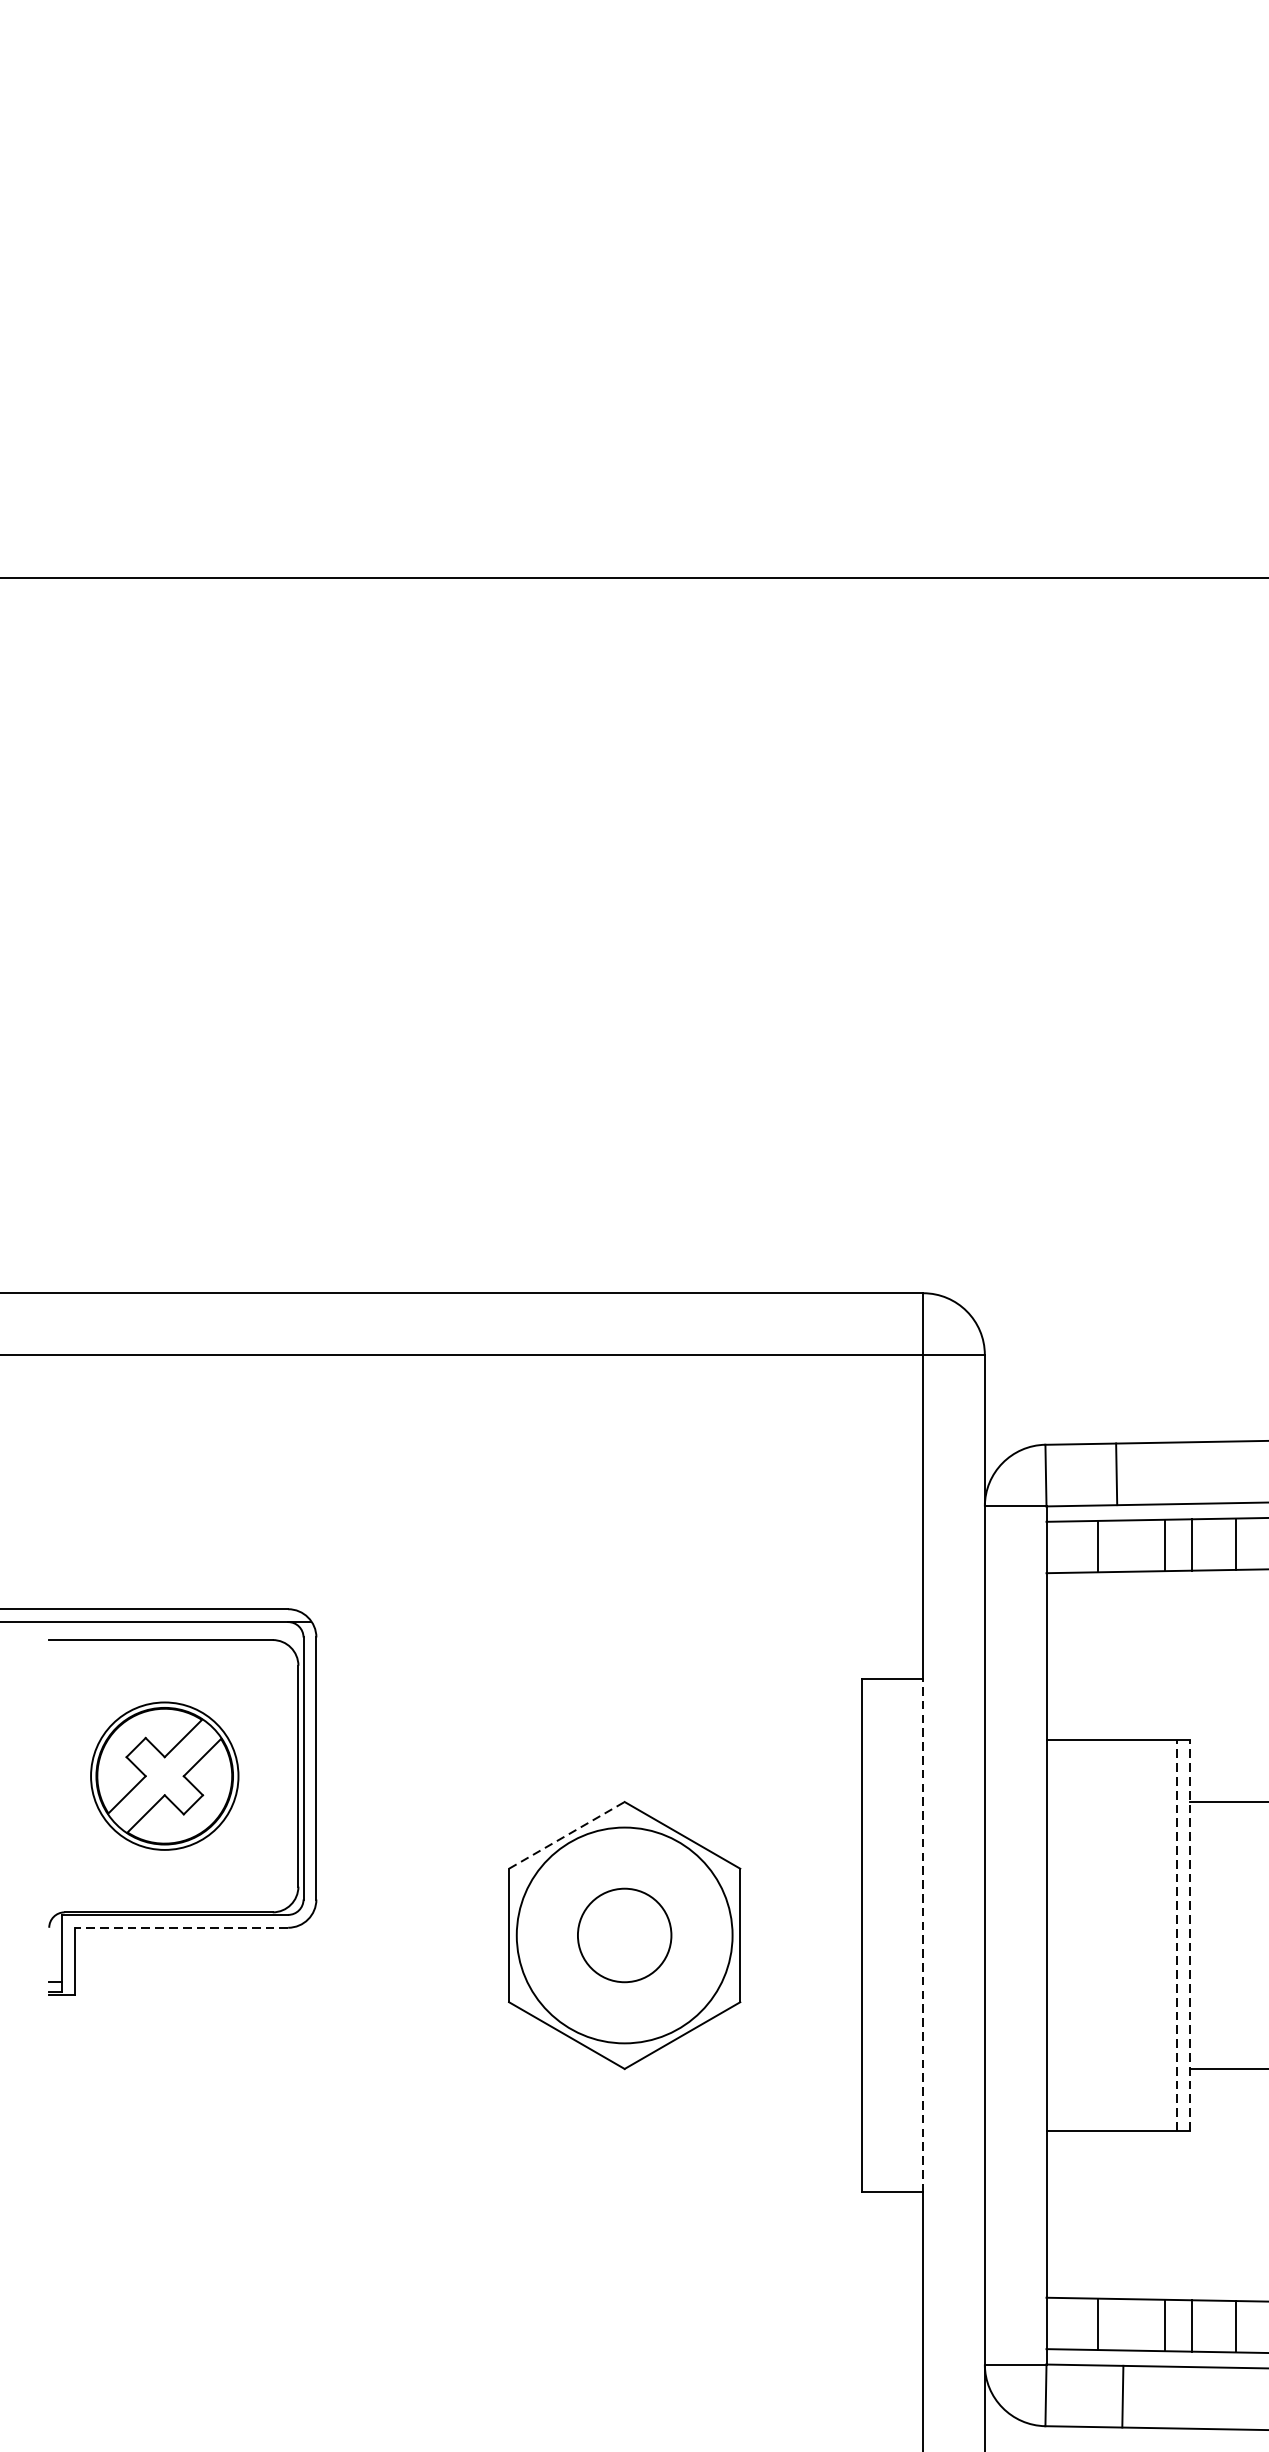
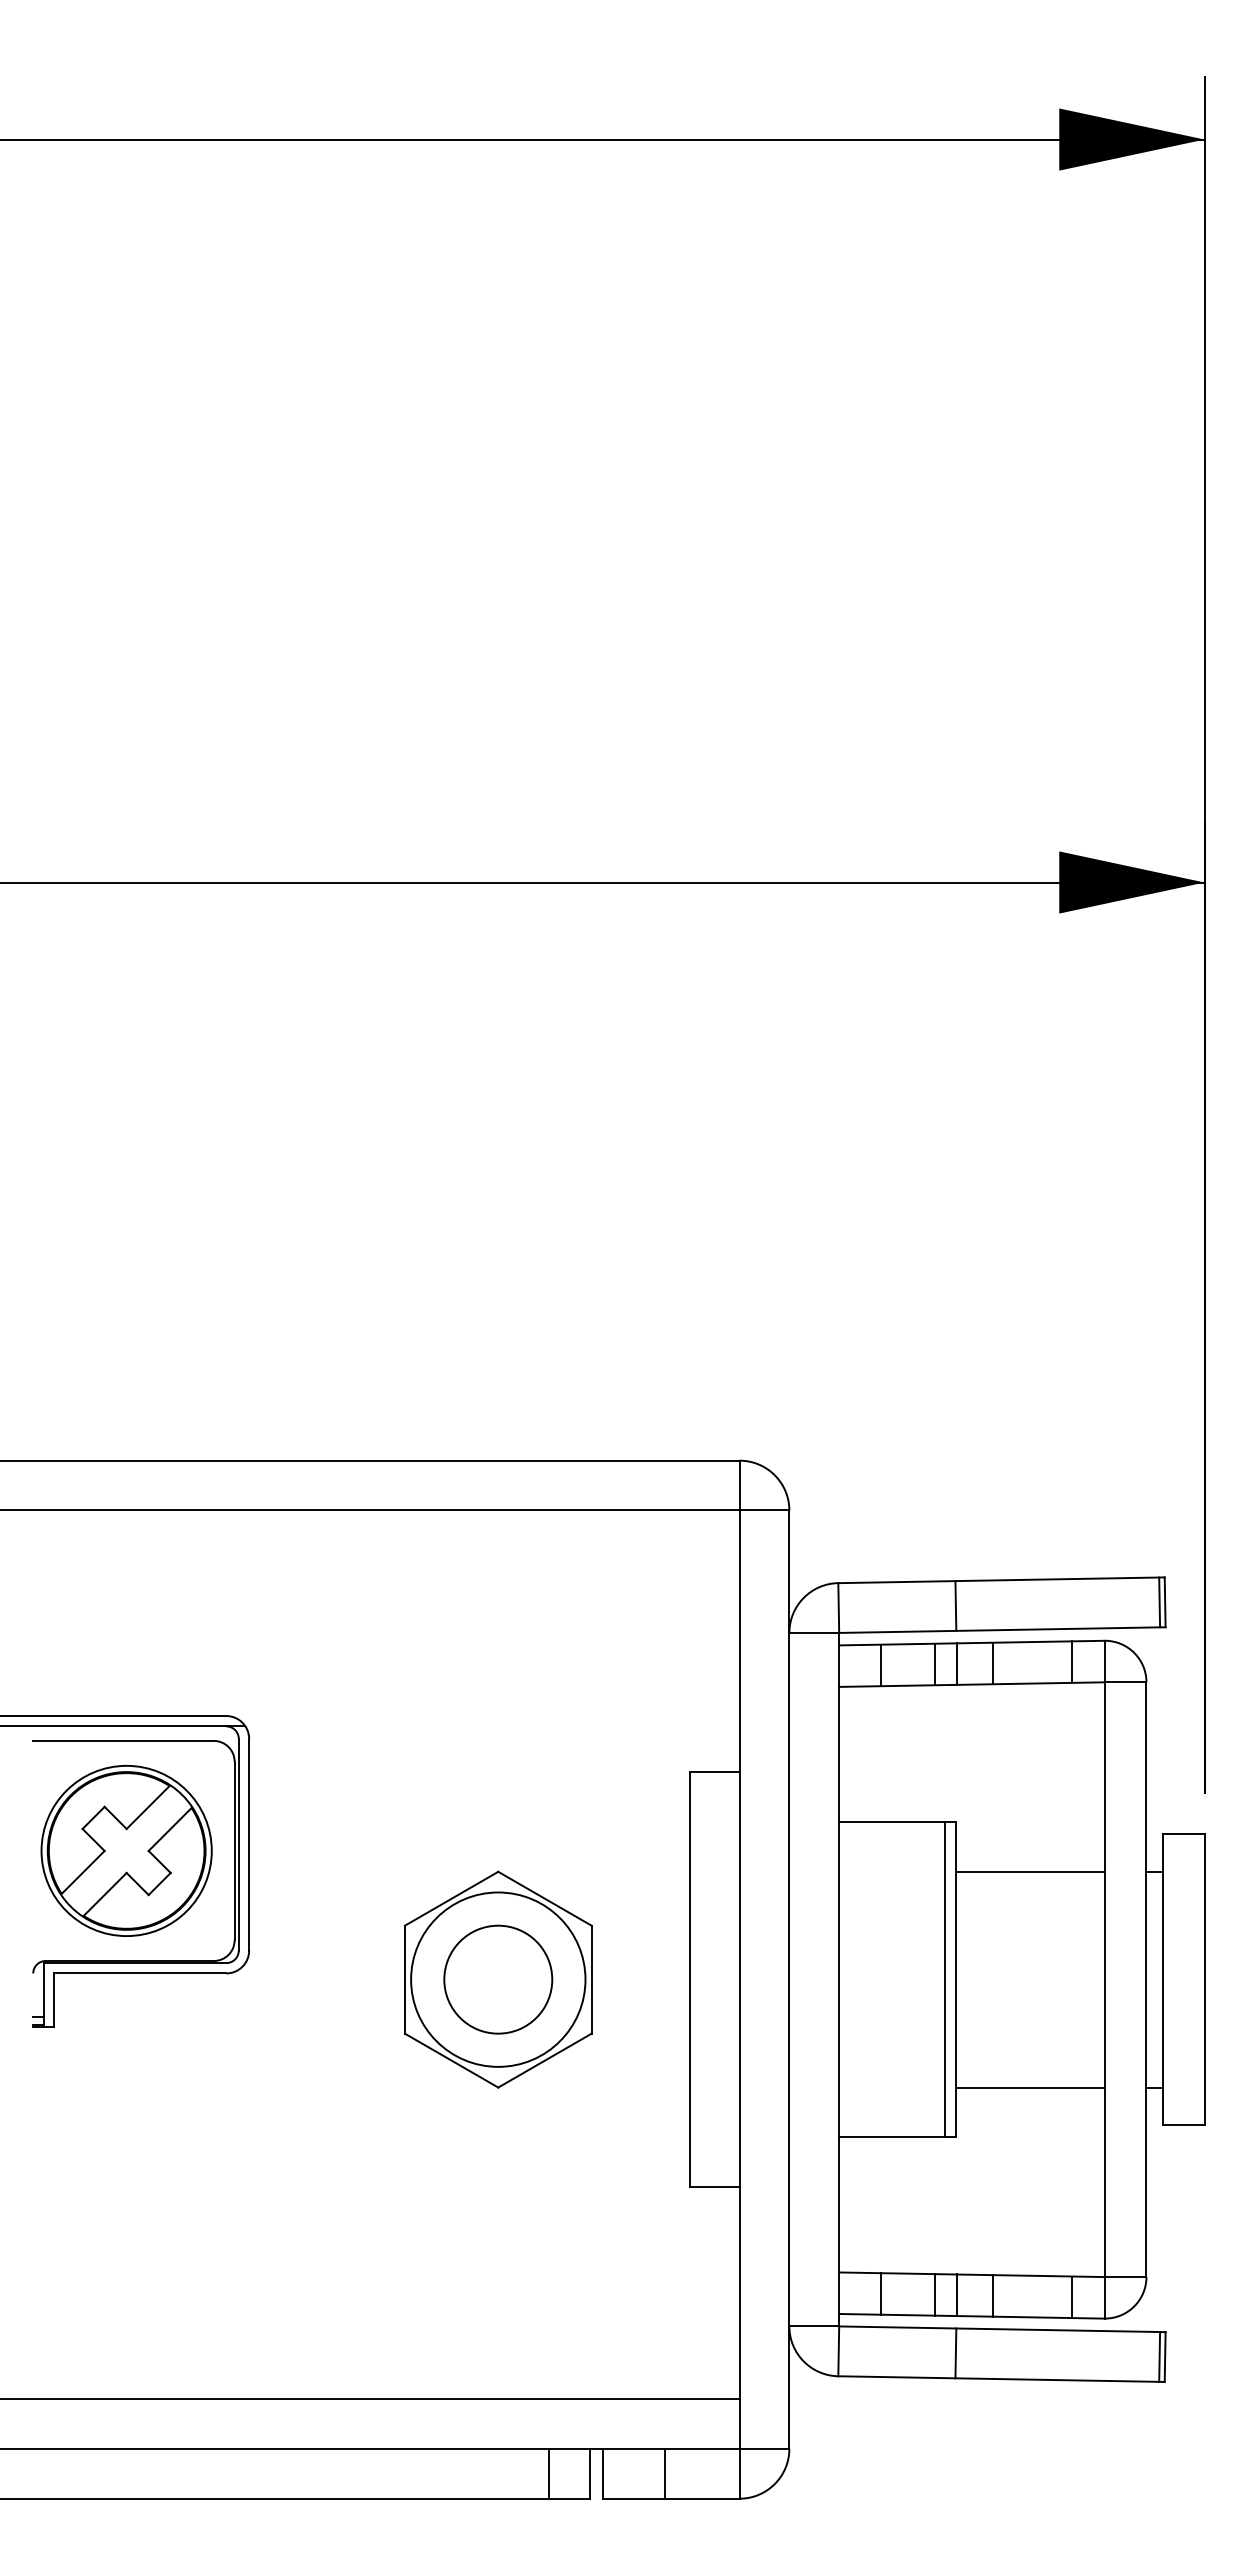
line: (1116, 1473) -> (955, 1605), moved
part: (164, 1775) -> (126, 1850), size x1.43
line: (566, 1835) -> (451, 1898), dashed -> solid
line: (180, 1927) -> (139, 1973), dashed -> solid
circle: (624, 1935) -> (498, 1979), size x1.43
line: (923, 1935) -> (739, 1979), dashed -> solid
line: (1176, 1935) -> (944, 1979), dashed -> solid
line: (1190, 1935) -> (955, 1979), dashed -> solid
line: (1122, 2396) -> (955, 2353), moved

